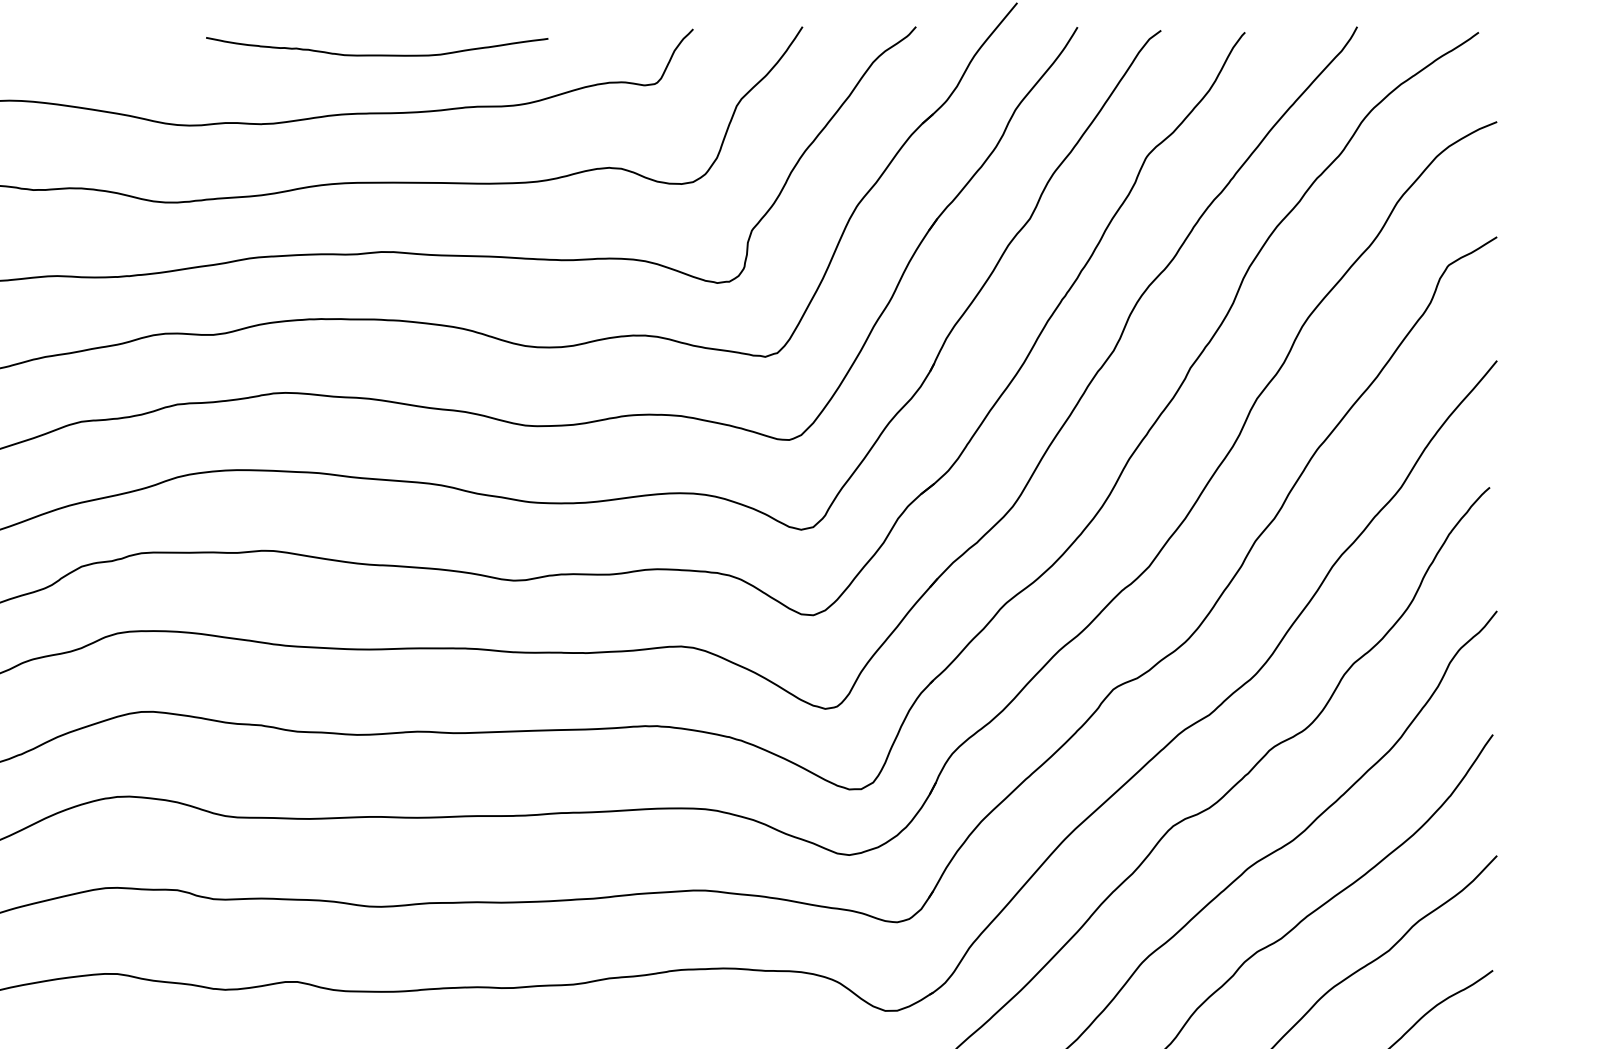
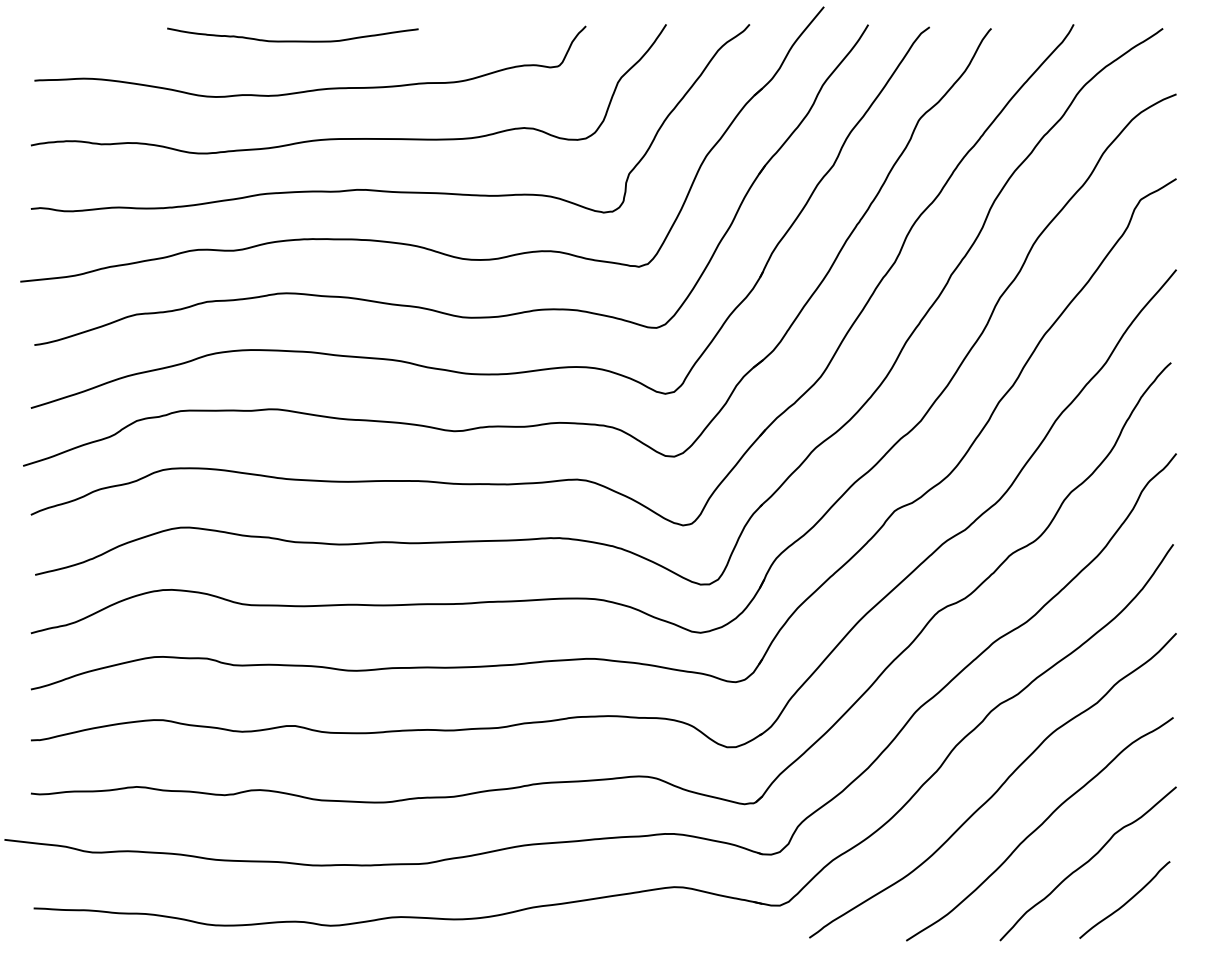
curve: (376, 54) -> (292, 40), moved

